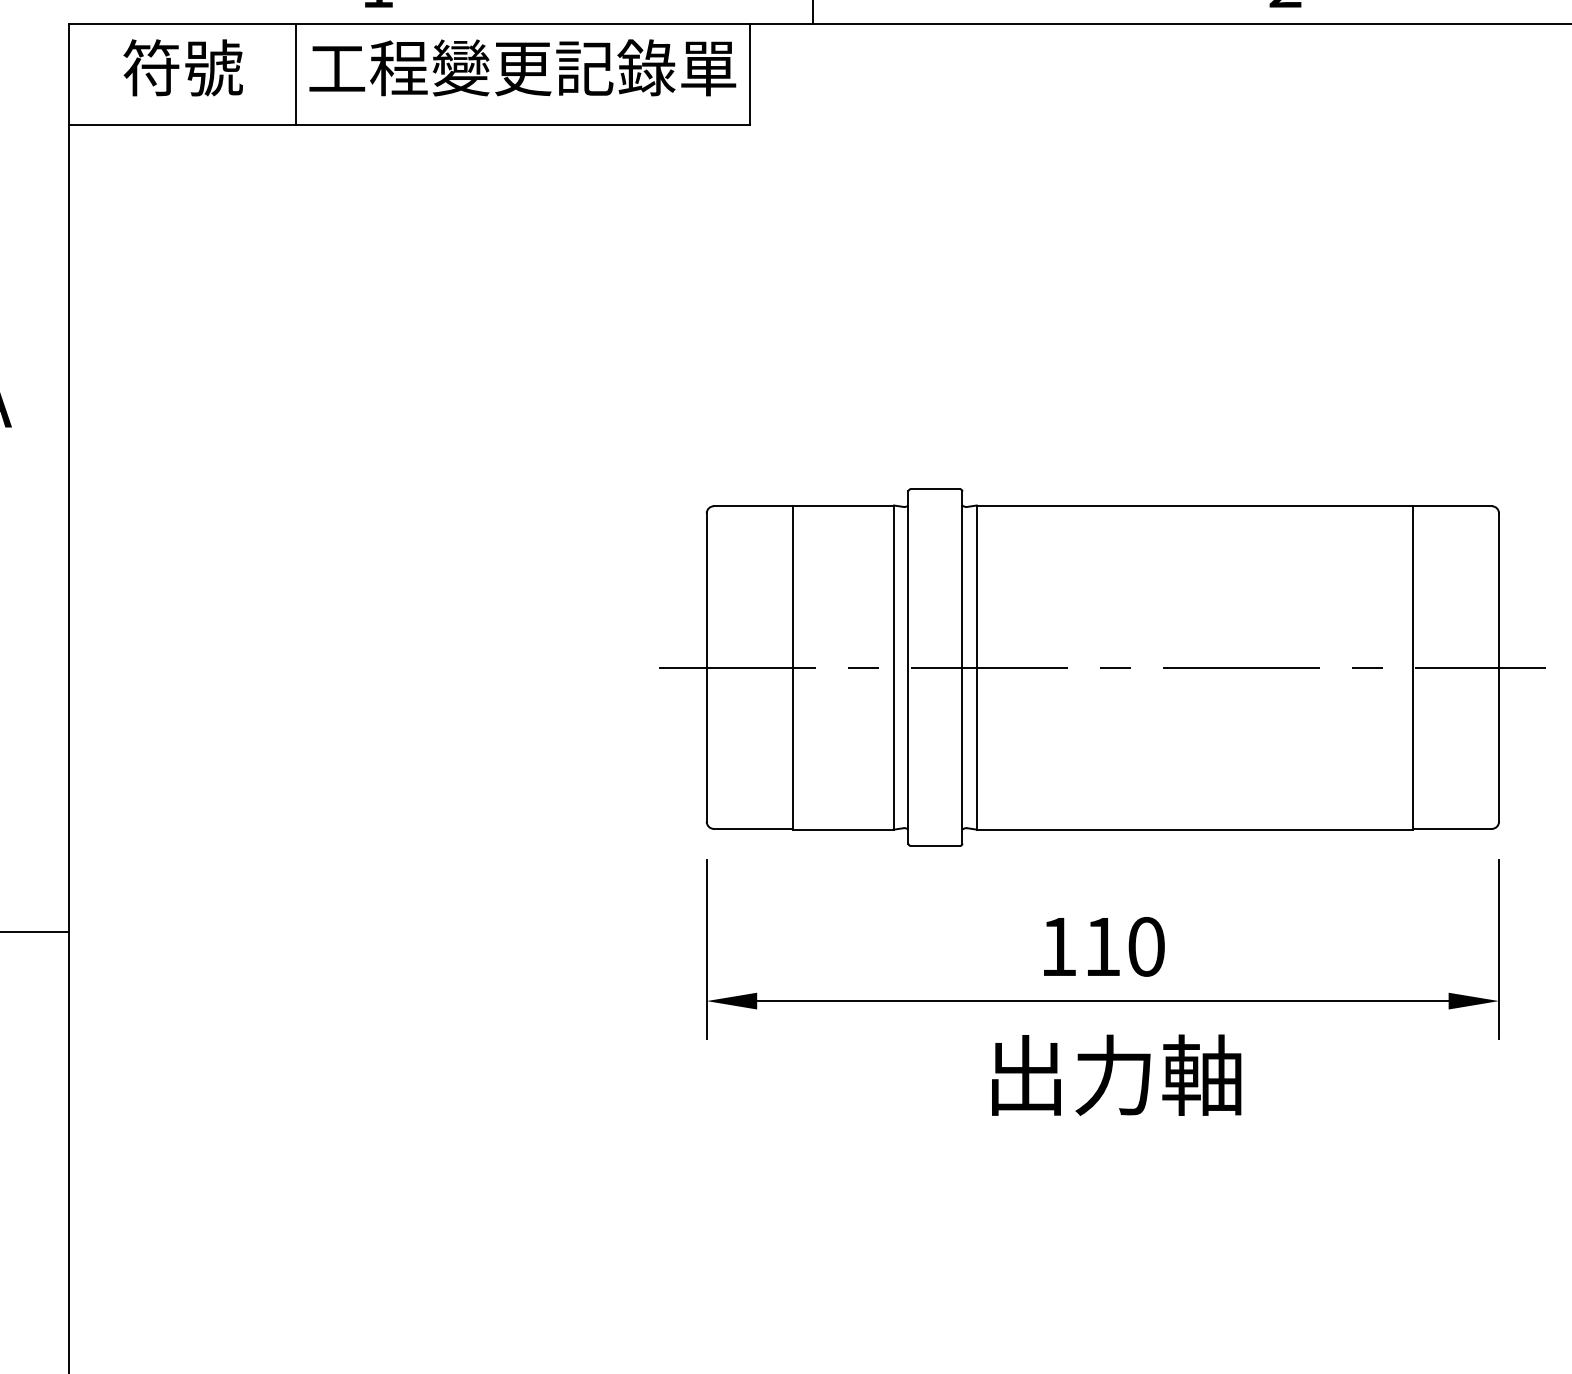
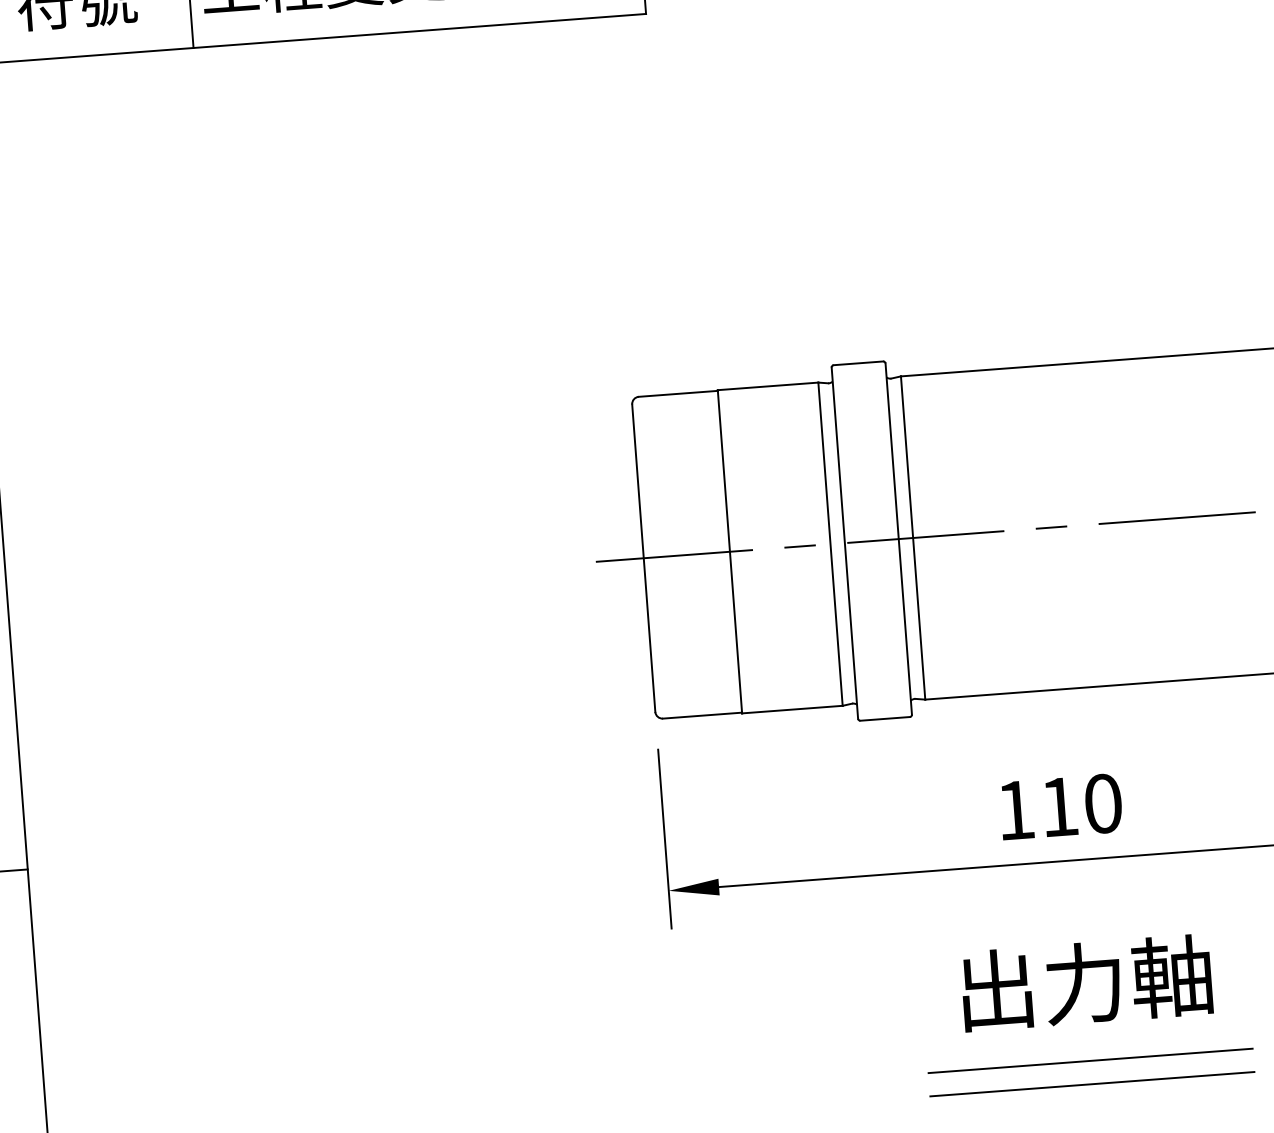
text: (1116, 1074) -> (1086, 982), moved
line: (1114, 1202) -> (1090, 1061), added
line: (1114, 1225) -> (1092, 1084), added

